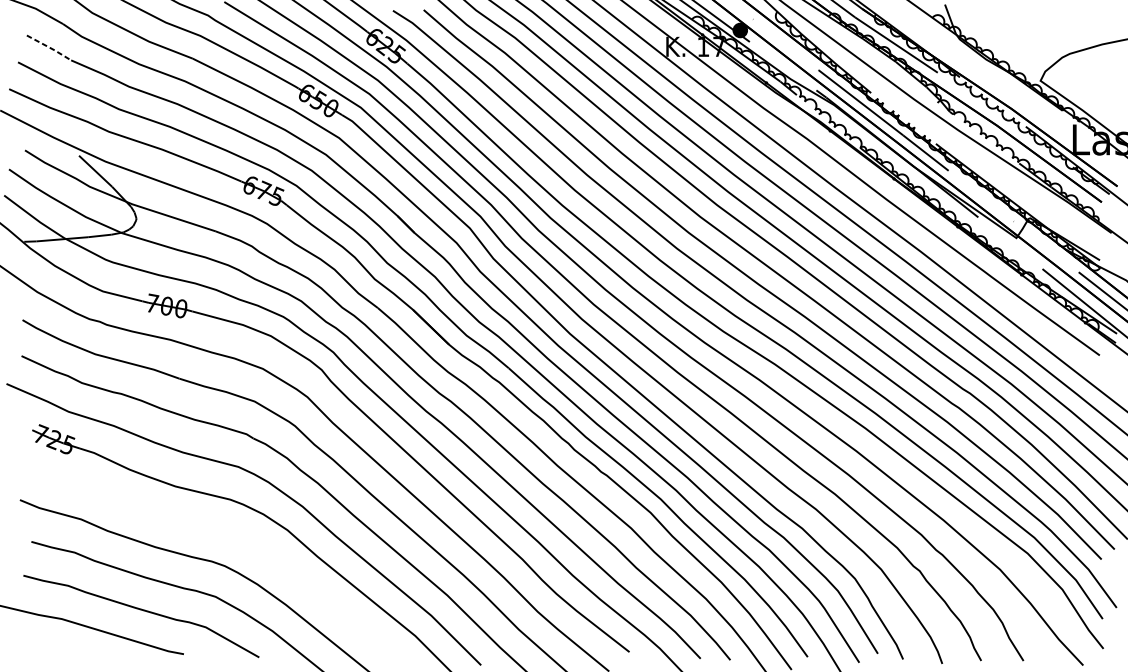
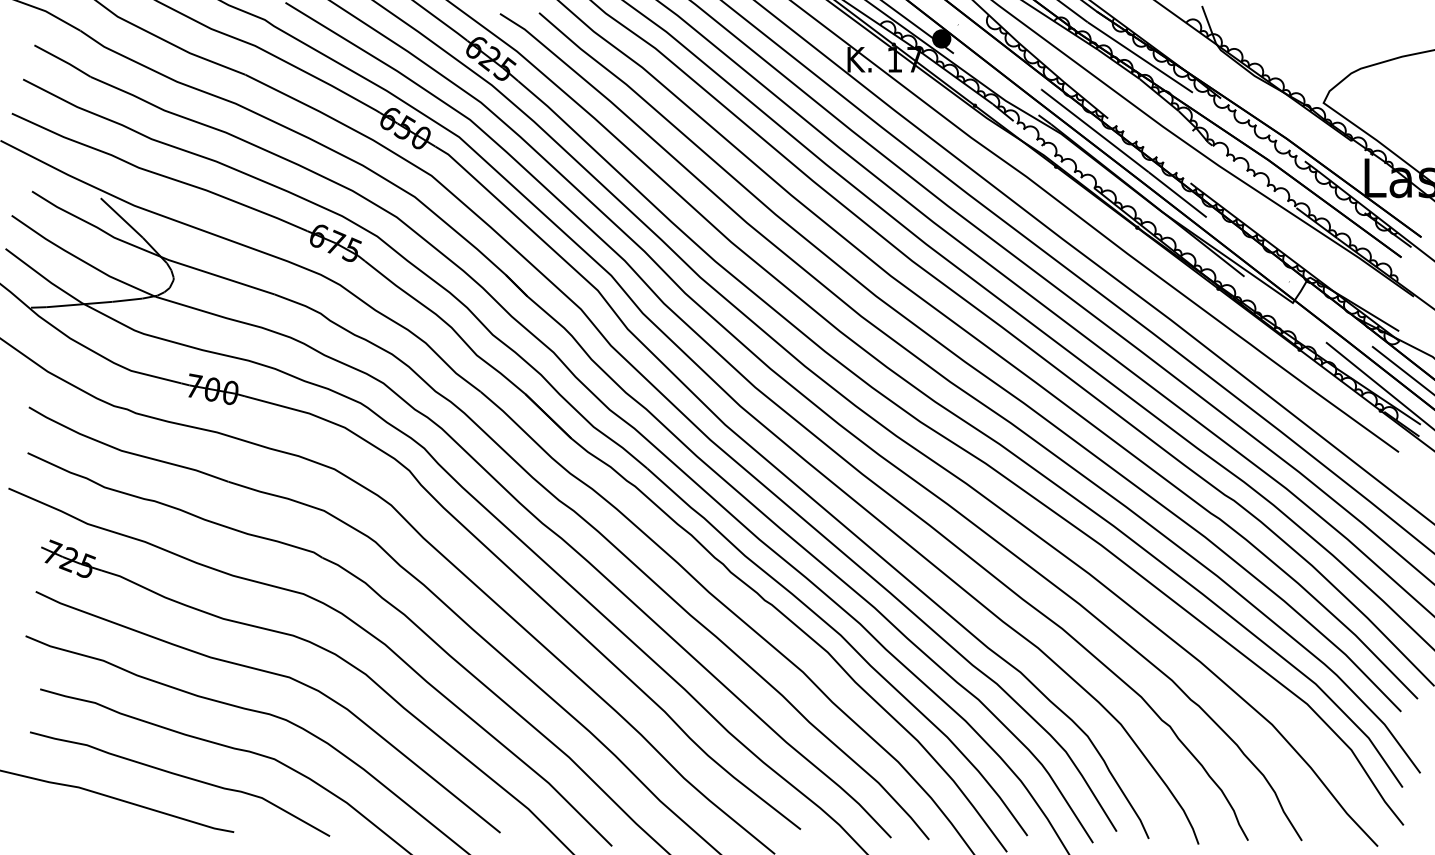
line: (49, 47) -> (63, 60), dashed -> solid
curve: (217, 531) -> (276, 675), added

